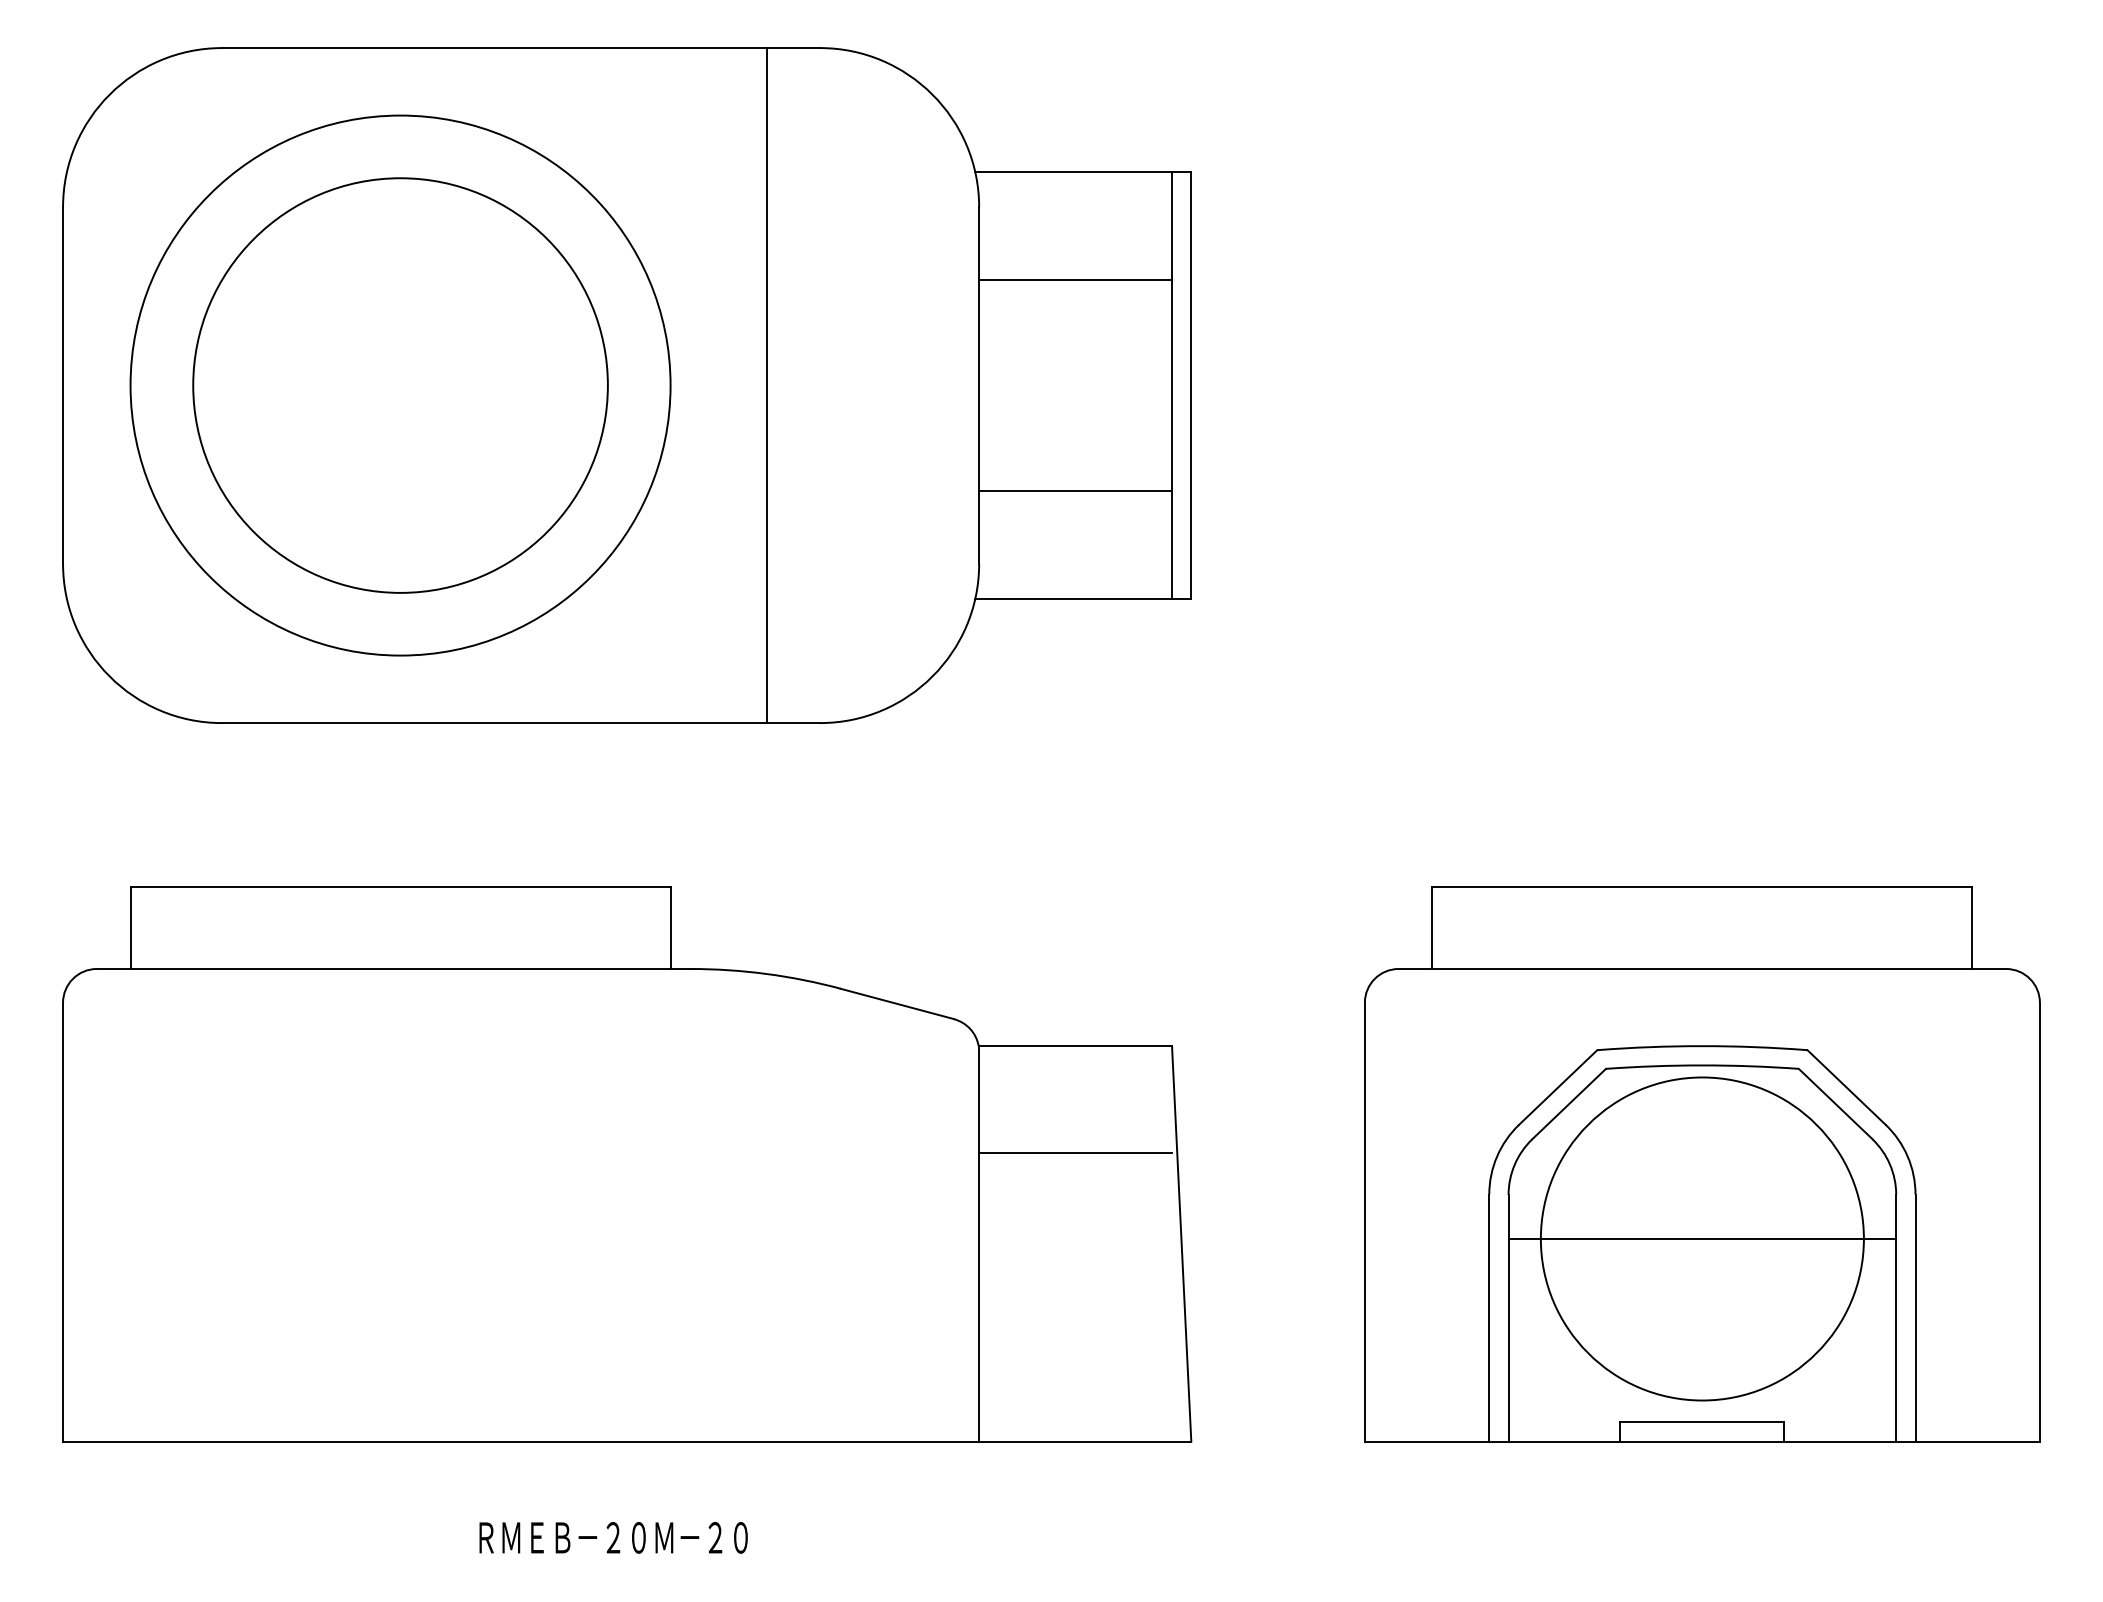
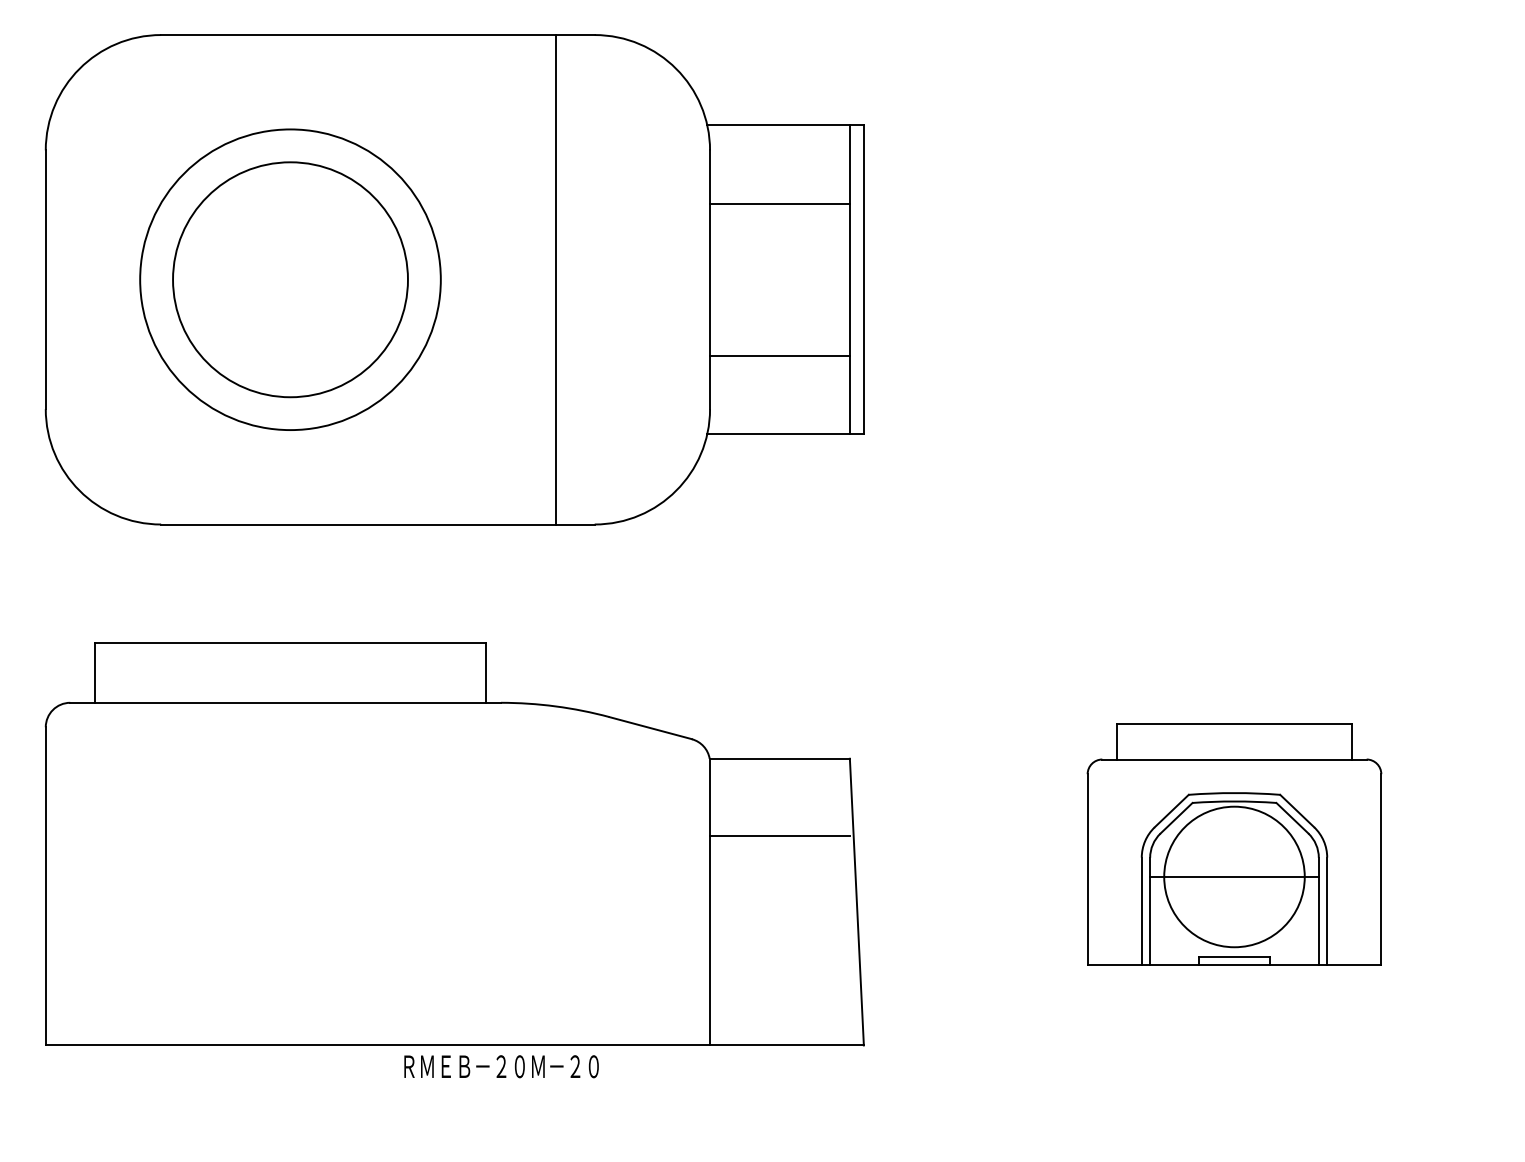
circle: (400, 385) -> (290, 279), size x0.6
part: (1702, 1164) -> (1234, 844), size x0.6
text: (613, 1537) -> (501, 1066), moved

